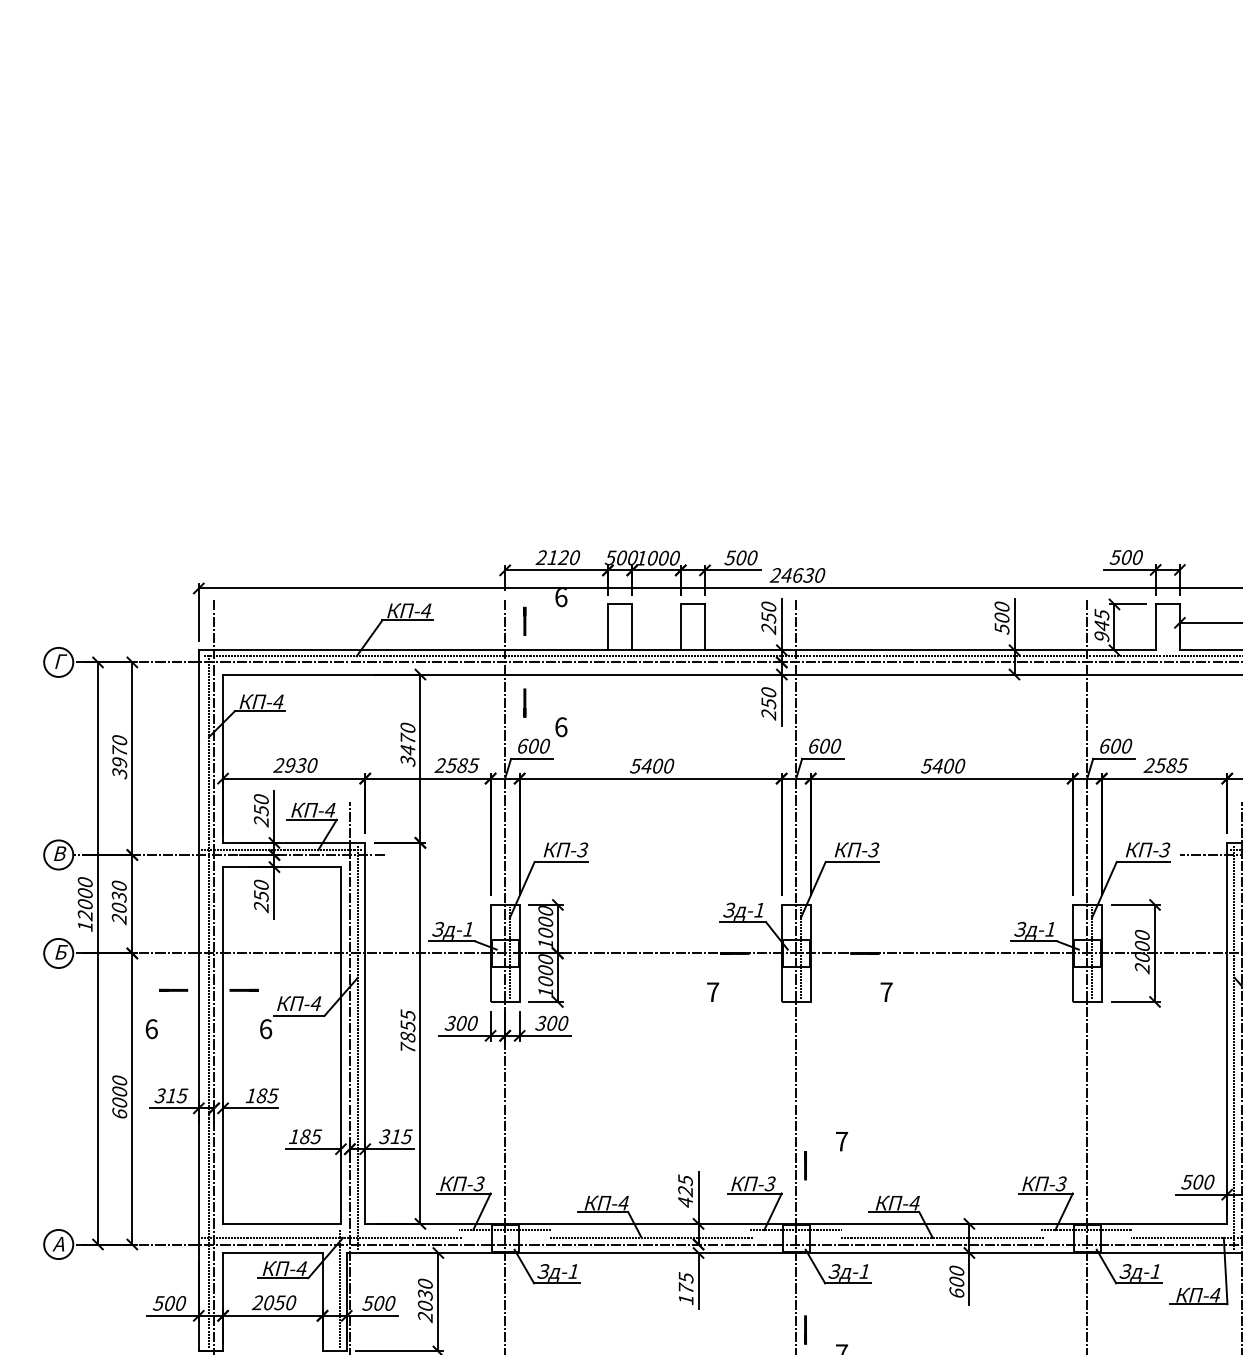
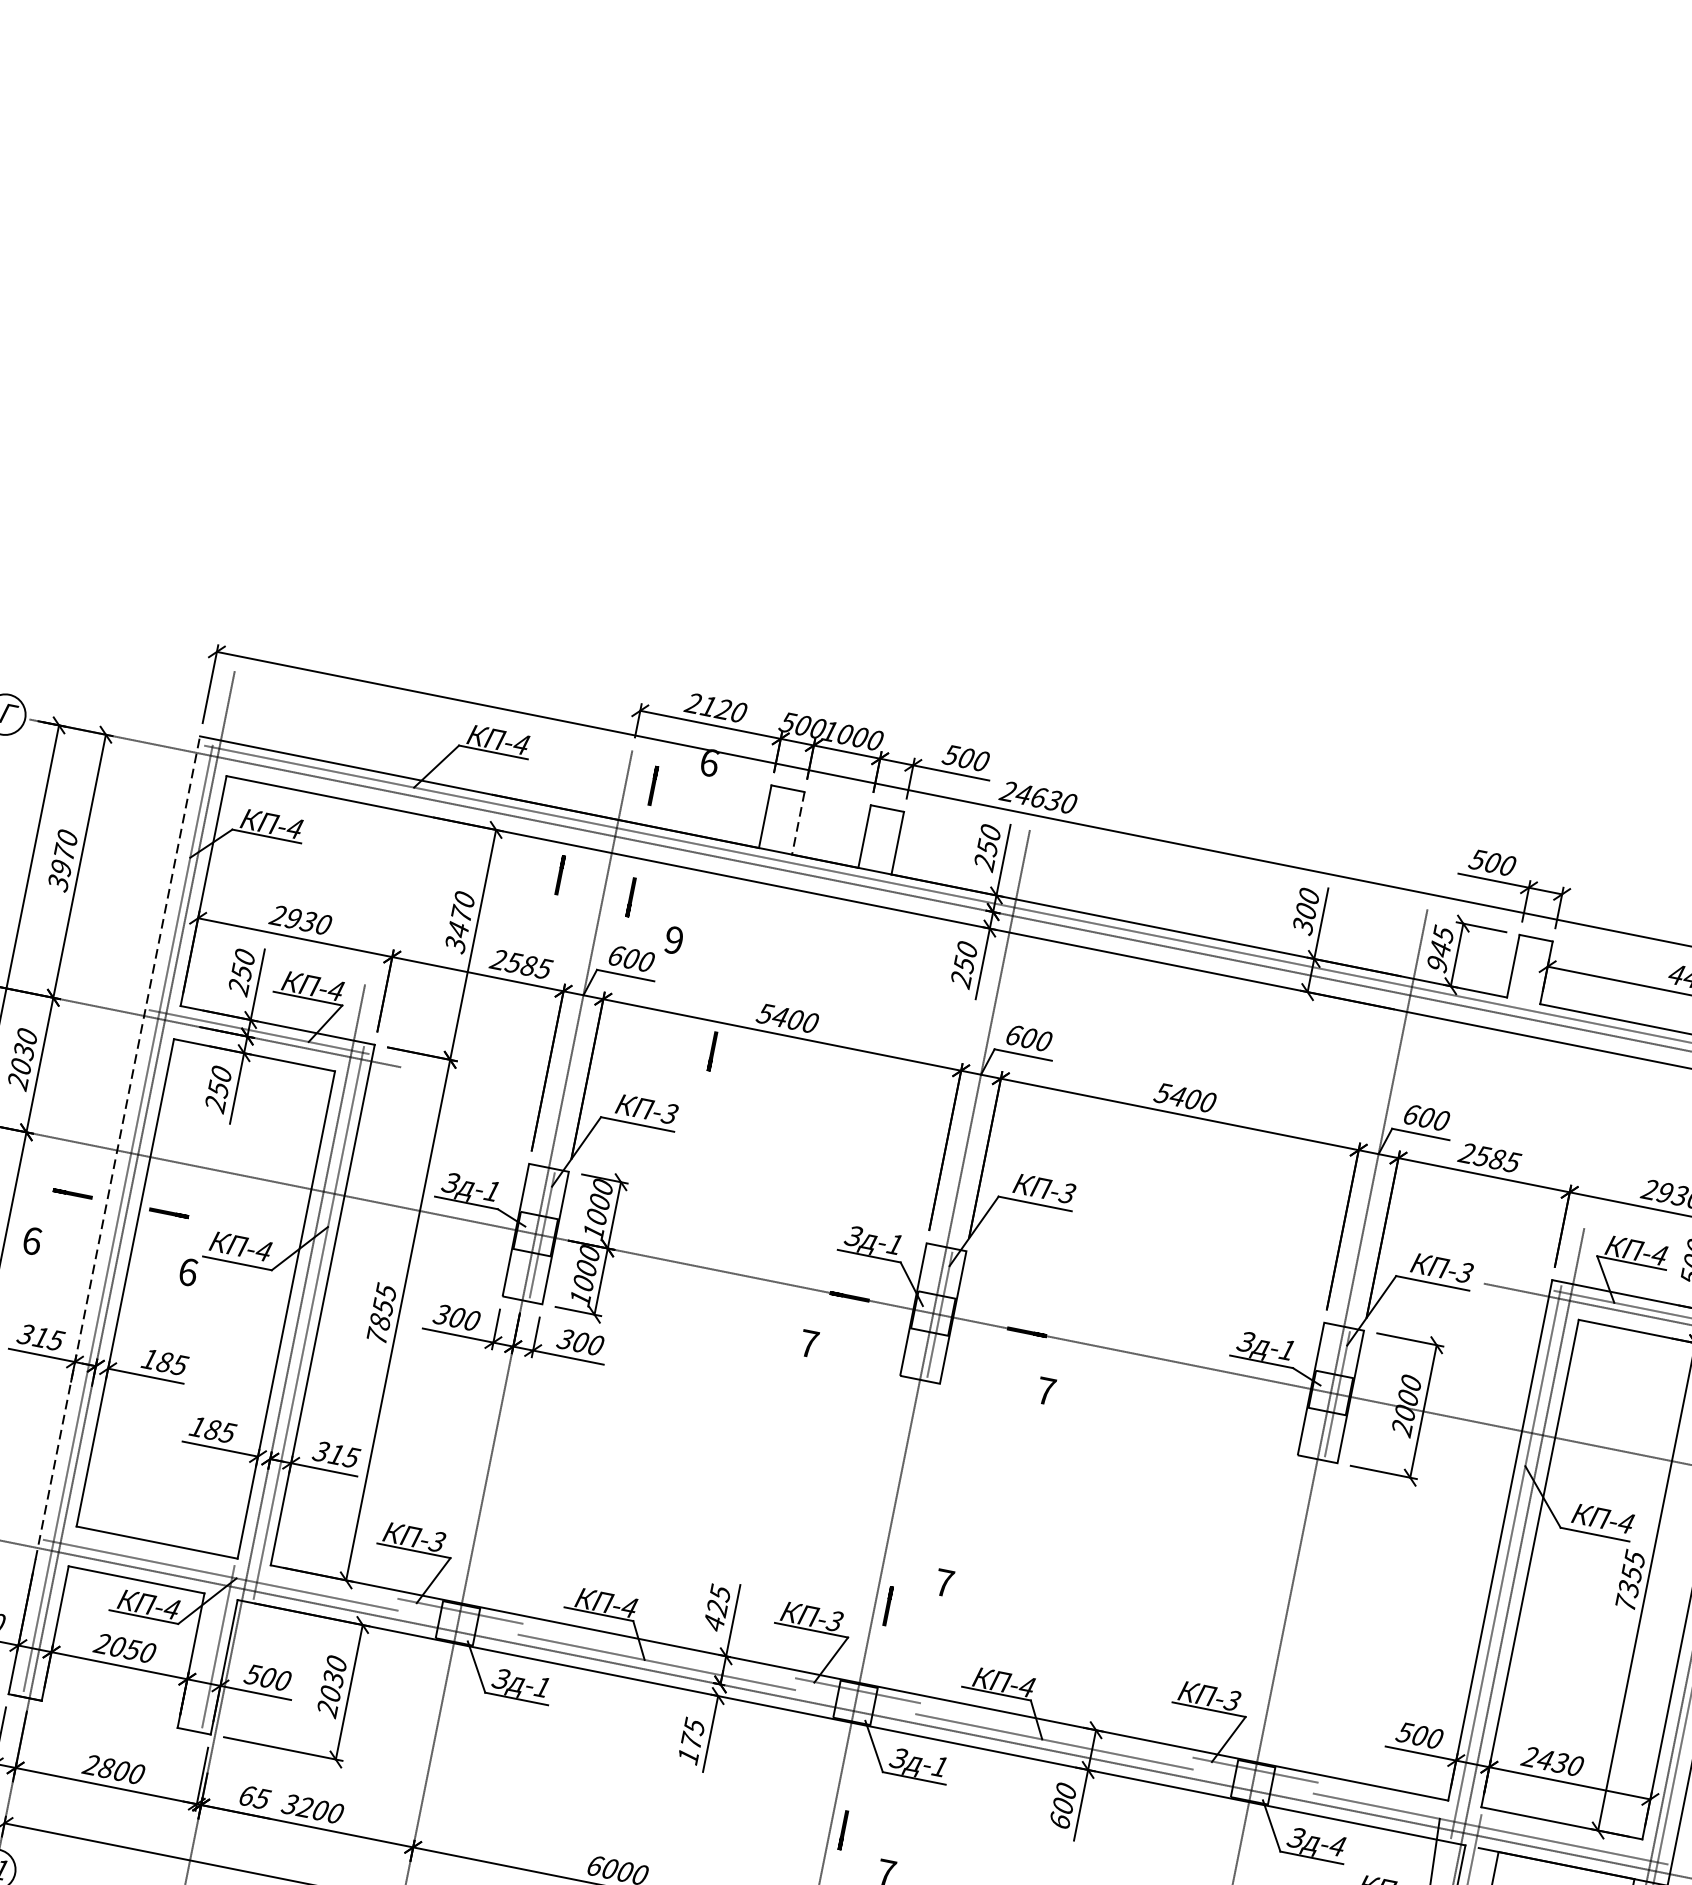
line: (632, 627) -> (798, 823), solid -> dashed
text: (1001, 627) -> (1302, 924), 500 -> 300
line: (471, 696) -> (559, 873), added
text: (561, 727) -> (674, 940), 6 -> 9
line: (603, 799) -> (712, 1050), added
line: (198, 951) -> (117, 1147), solid -> dashed
text: (1155, 1271) -> (1337, 1846), -1 -> -4

